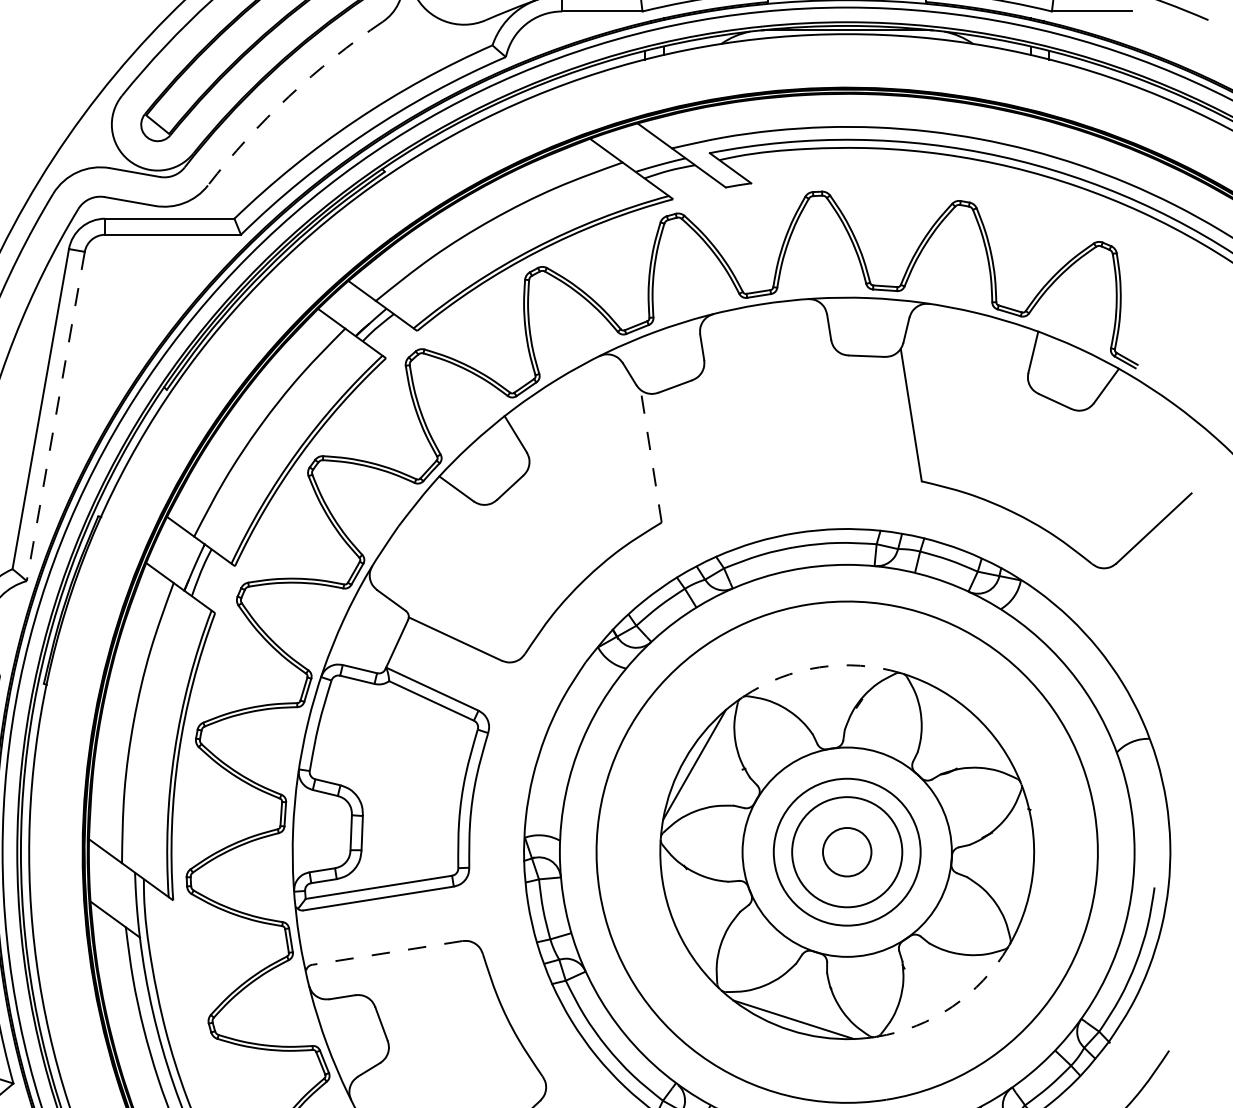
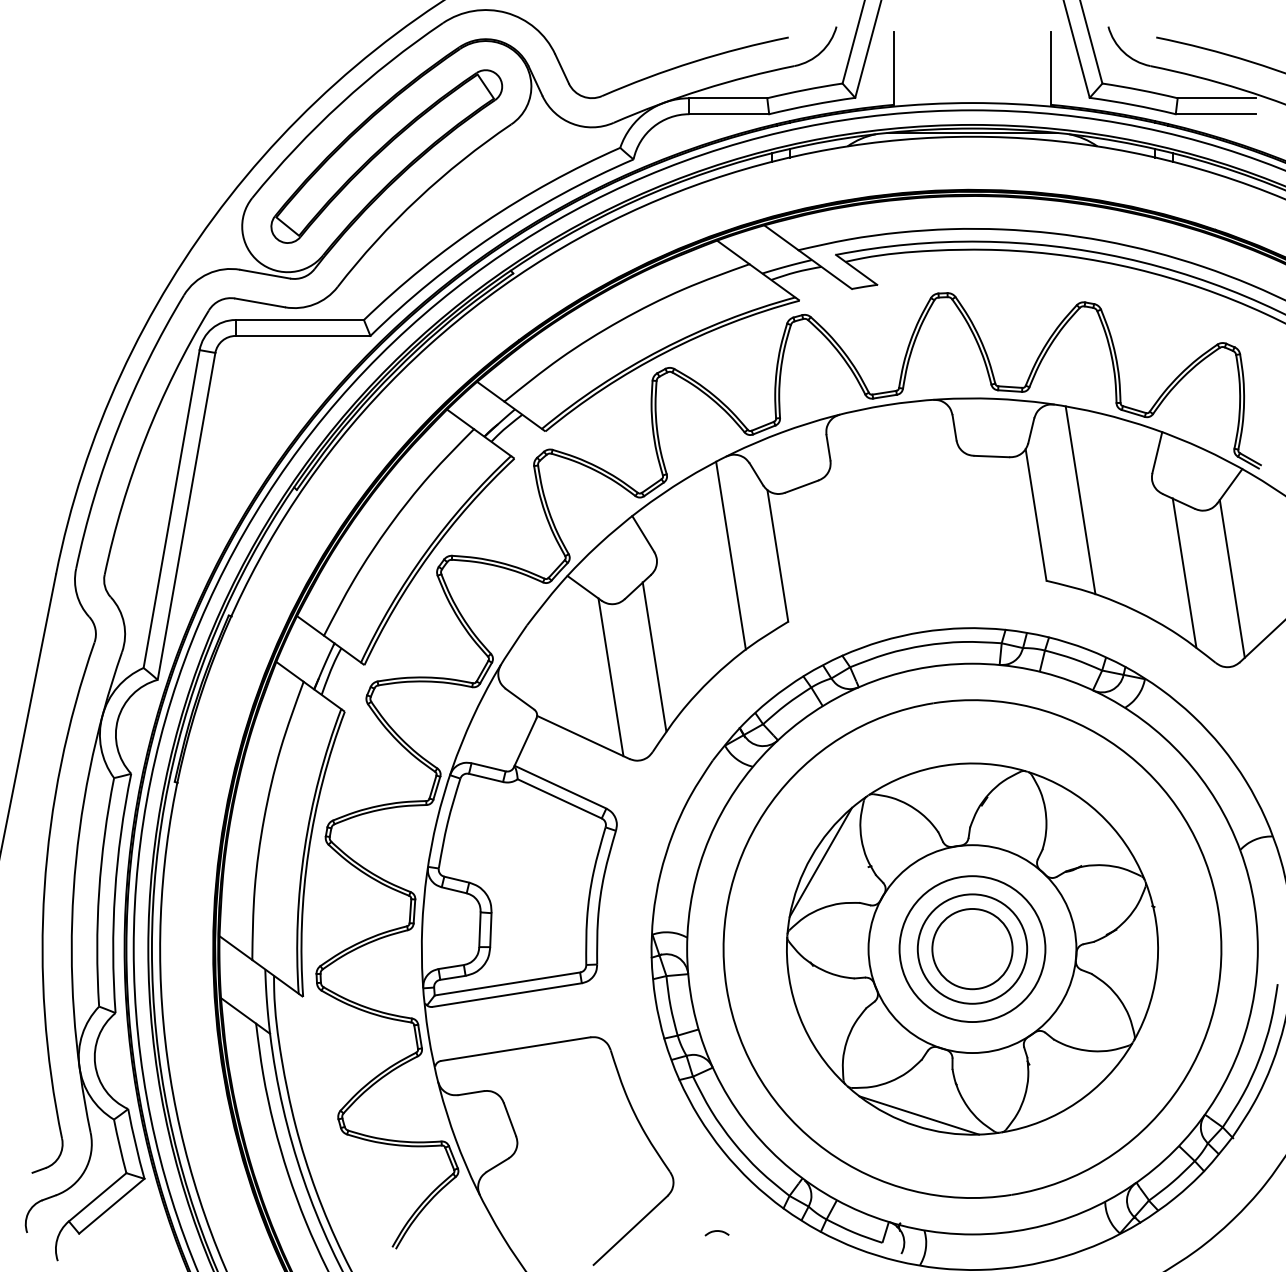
arc: (289, 96) -> (418, 198), dashed -> solid
line: (955, 400) -> (1080, 500), added
line: (55, 416) -> (186, 516), dashed -> solid
line: (603, 455) -> (730, 555), added
line: (650, 455) -> (777, 555), dashed -> solid
line: (1060, 472) -> (1184, 572), added
line: (1108, 479) -> (1231, 578), added
line: (527, 557) -> (654, 656), added
line: (482, 578) -> (610, 677), added
arc: (819, 667) -> (944, 765), dashed -> solid
circle: (847, 851) -> (972, 948), size x1.67
line: (387, 953) -> (515, 1049), dashed -> solid
arc: (951, 1006) -> (1076, 1102), dashed -> solid

